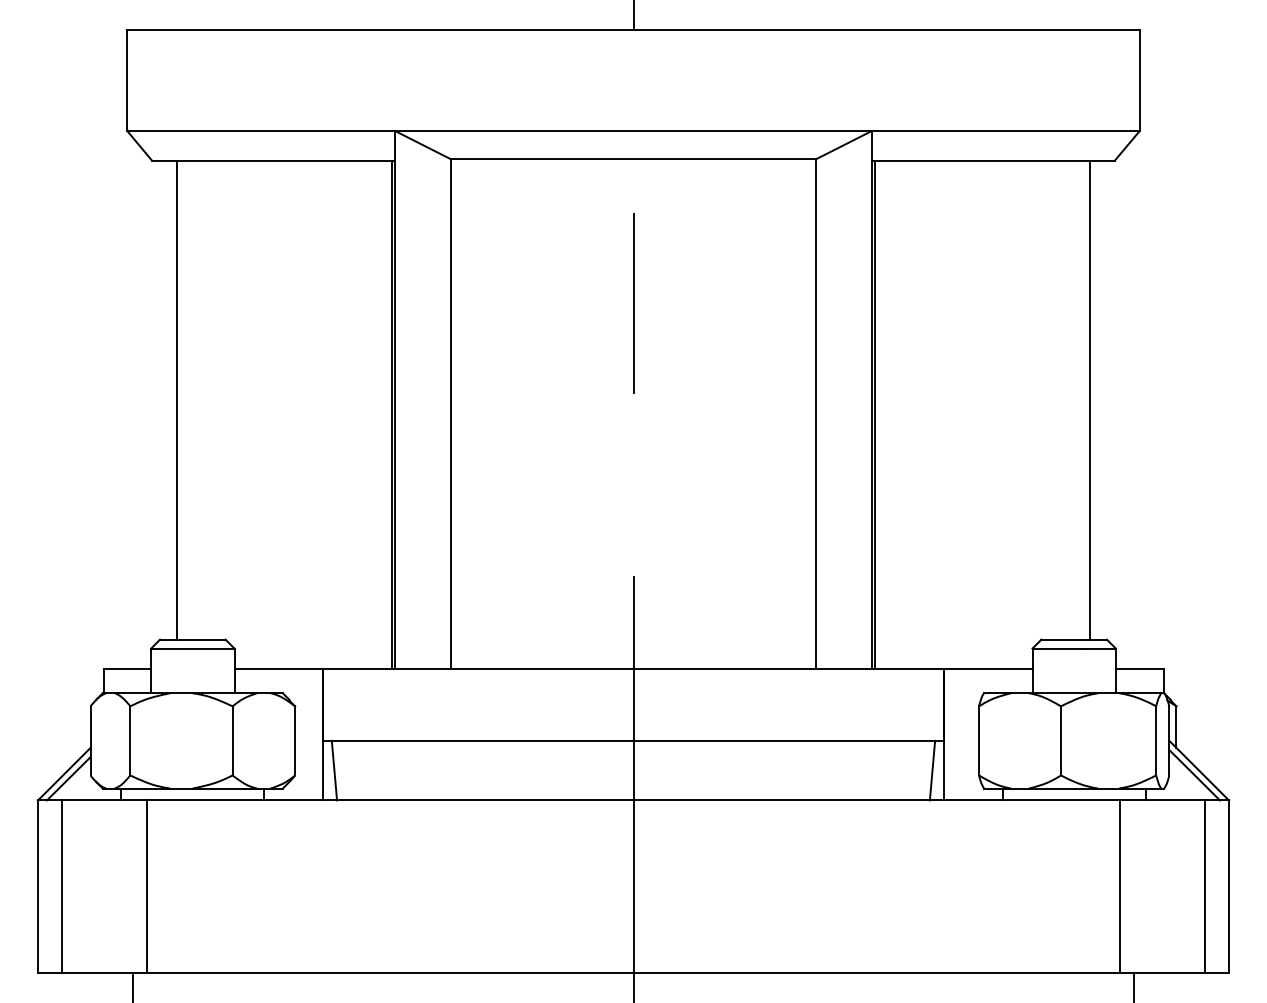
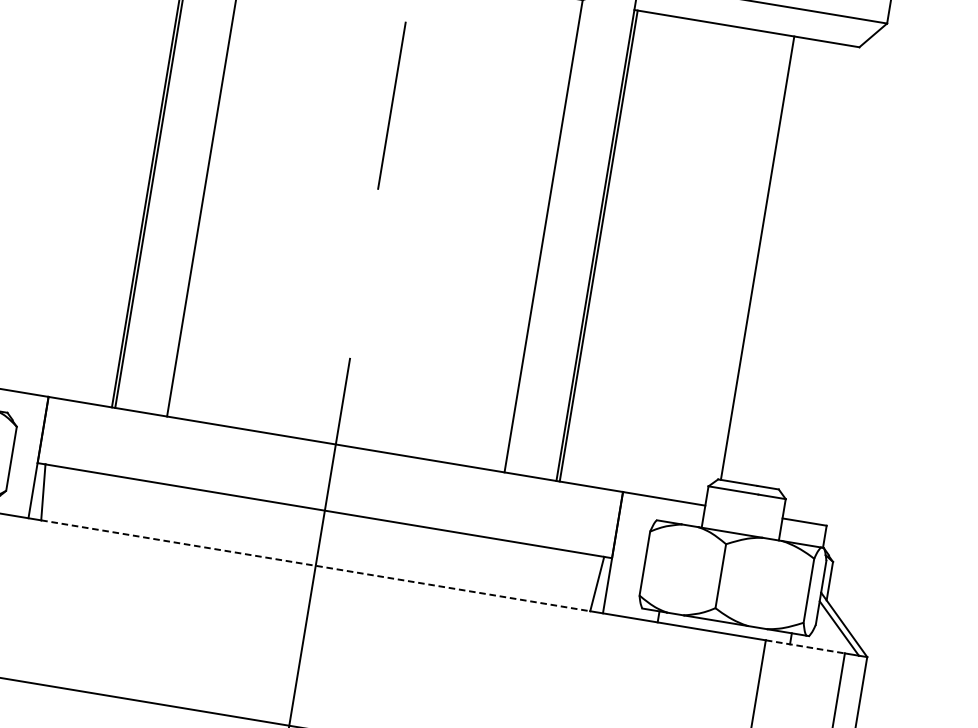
line: (1090, 399) -> (757, 257), moved
line: (633, 800) -> (315, 565), solid -> dashed
line: (1162, 800) -> (805, 646), solid -> dashed

